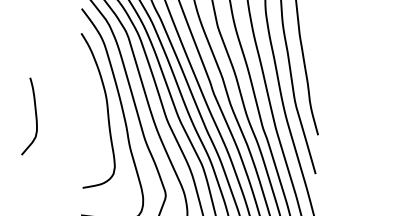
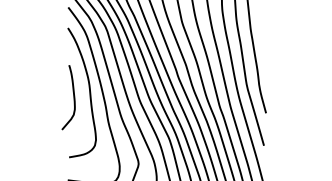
curve: (35, 116) -> (73, 97), moved

